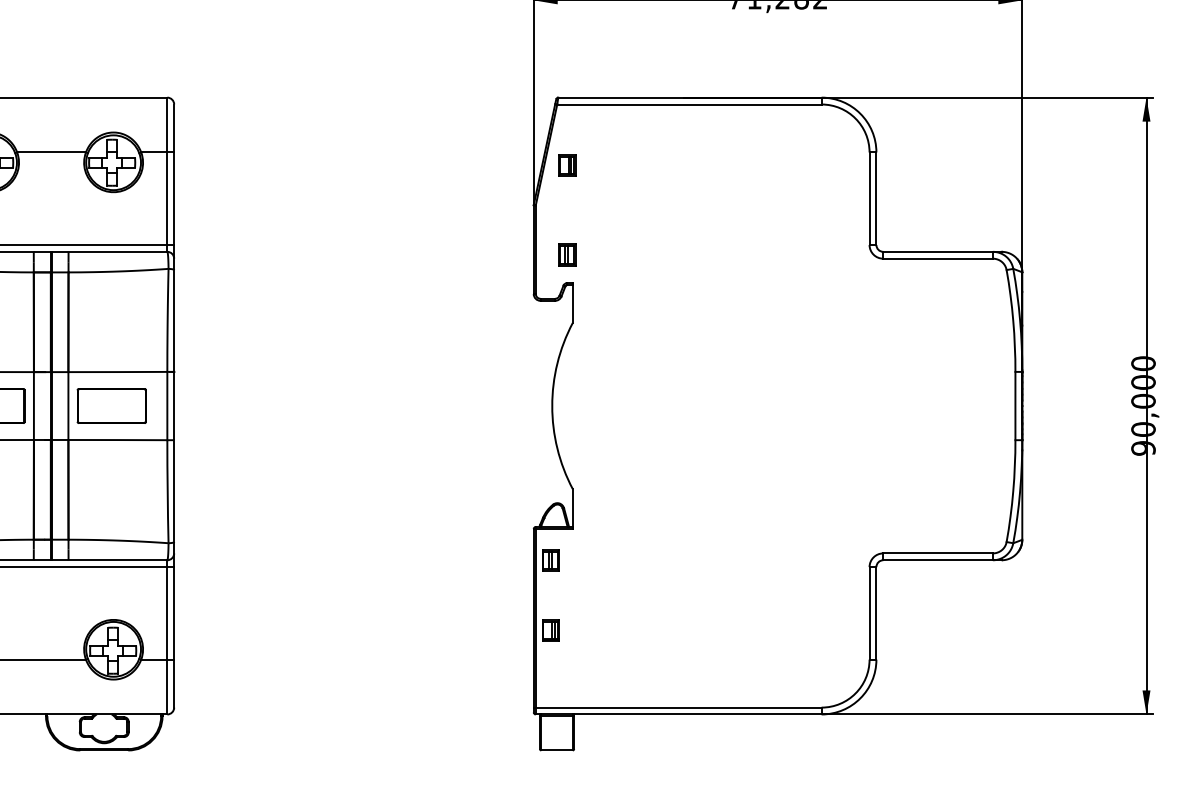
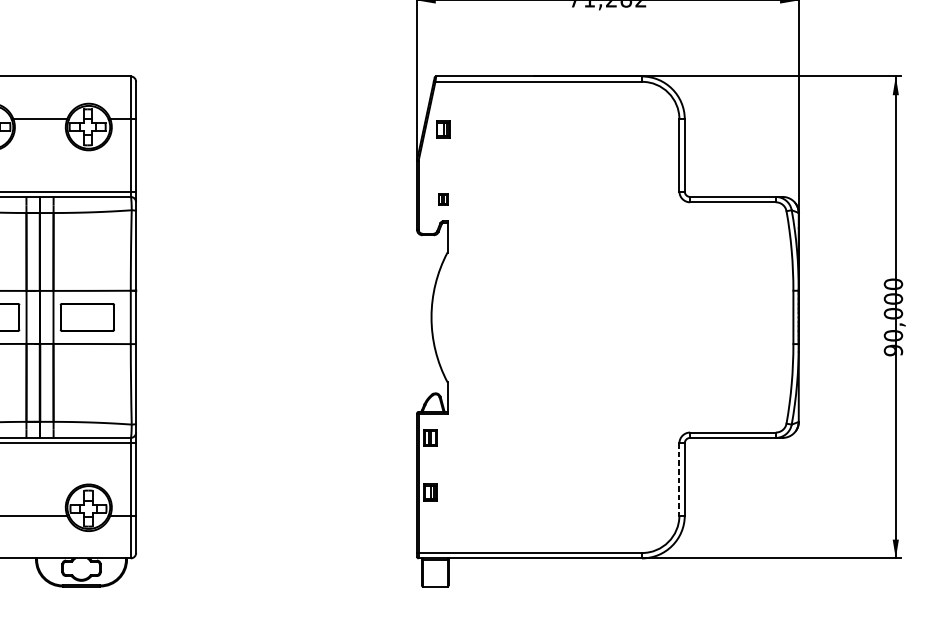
part: (567, 254) -> (443, 199), size x0.7
line: (869, 613) -> (679, 479), solid -> dashed

